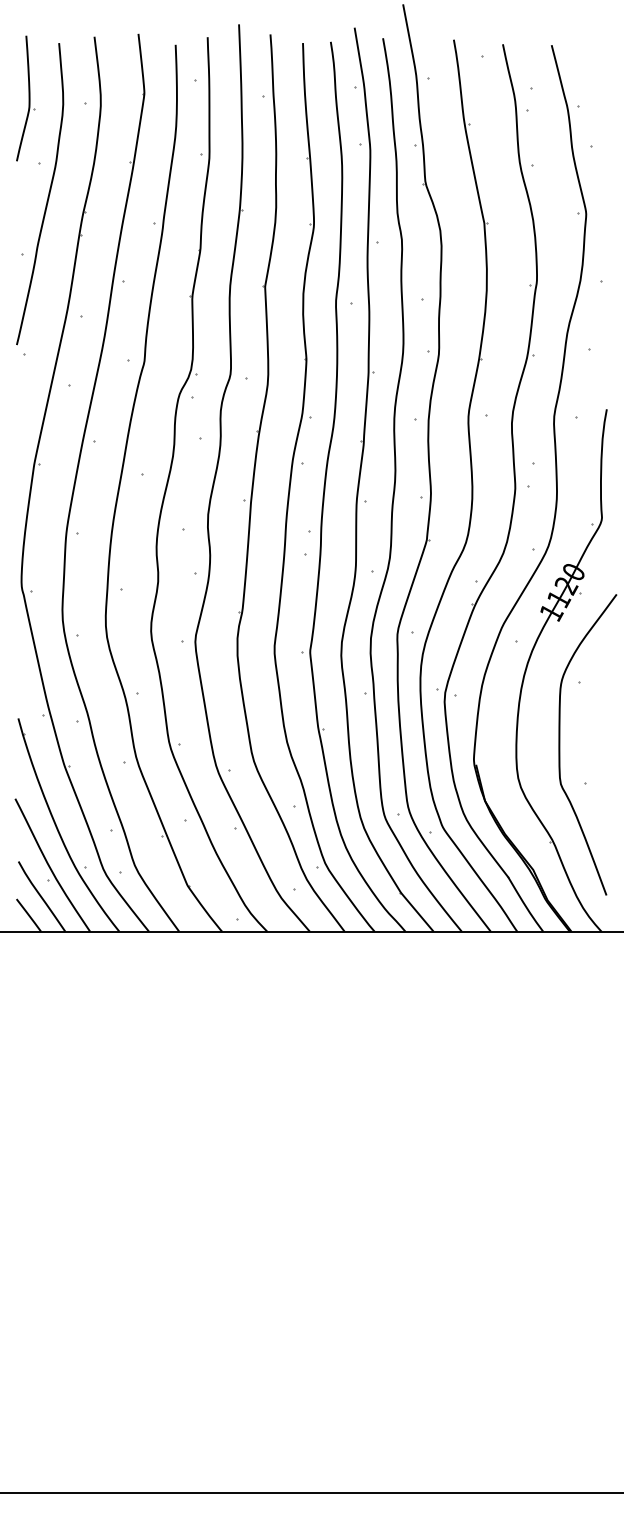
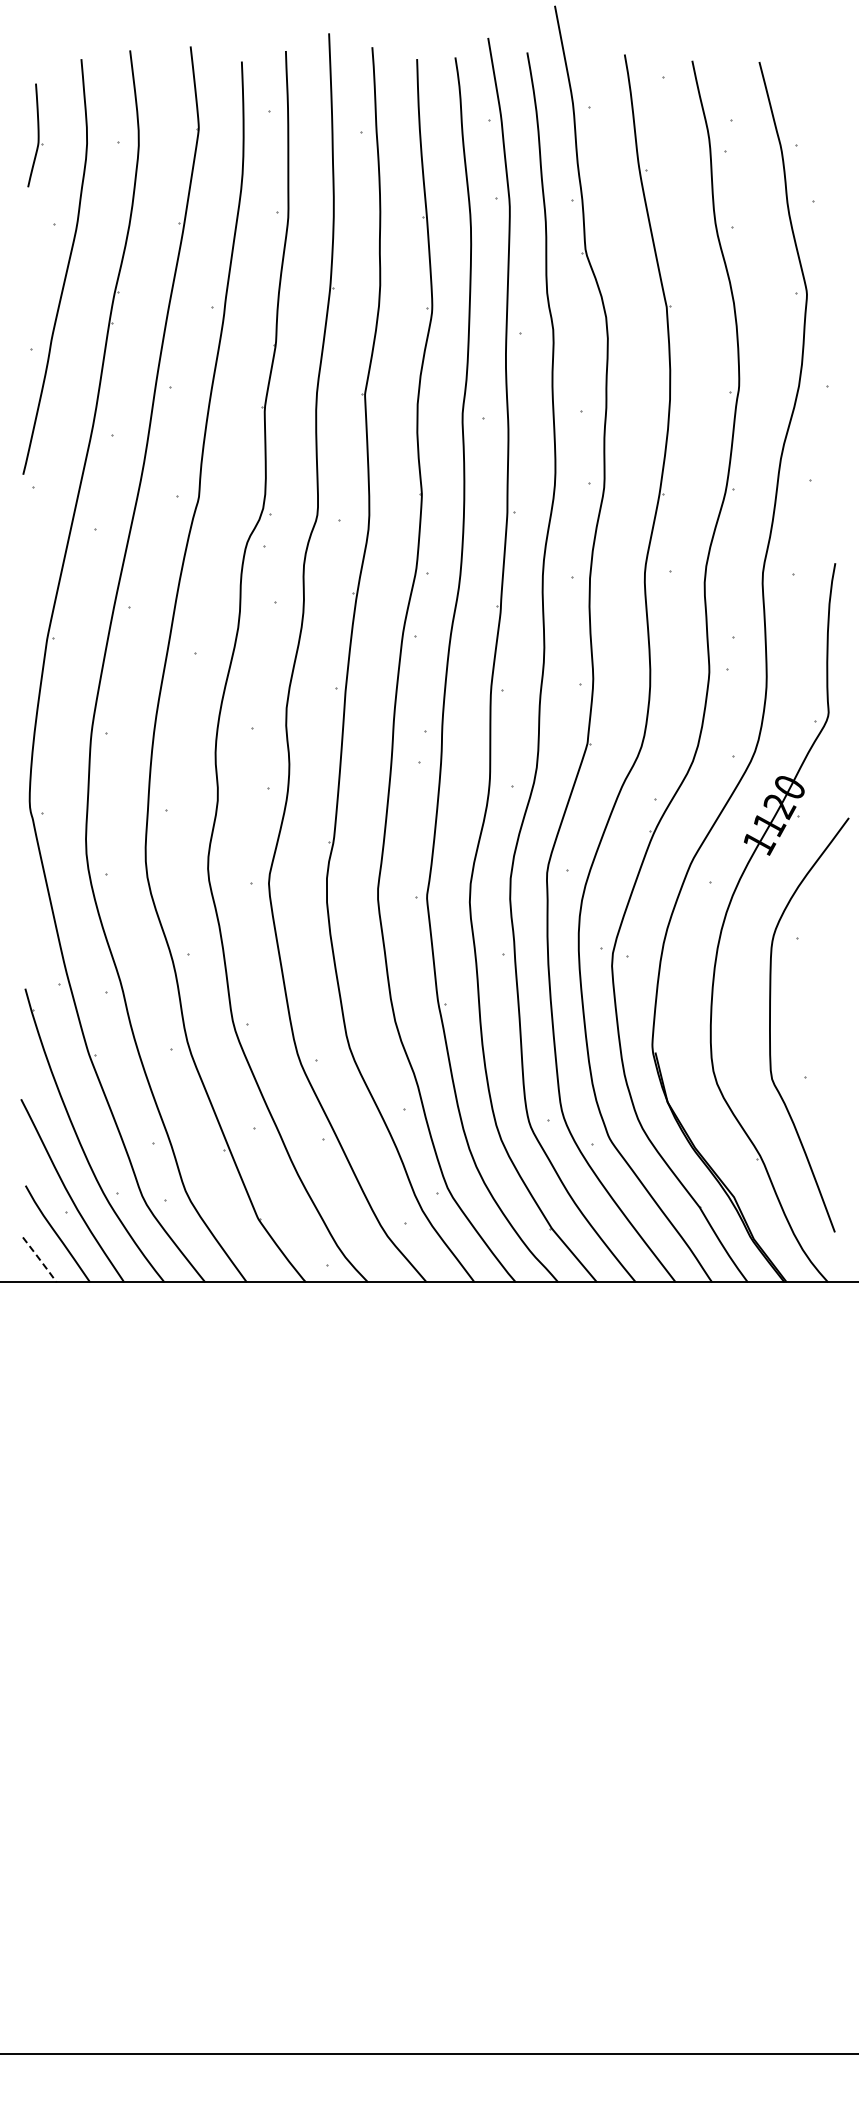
part: (25, 98) -> (35, 135), size x0.6
line: (29, 915) -> (40, 1260), solid -> dashed

